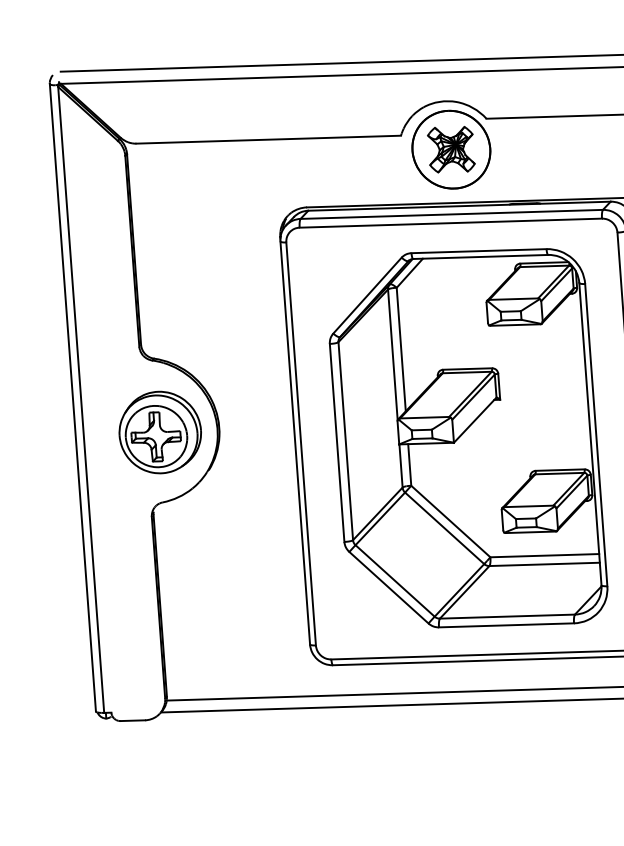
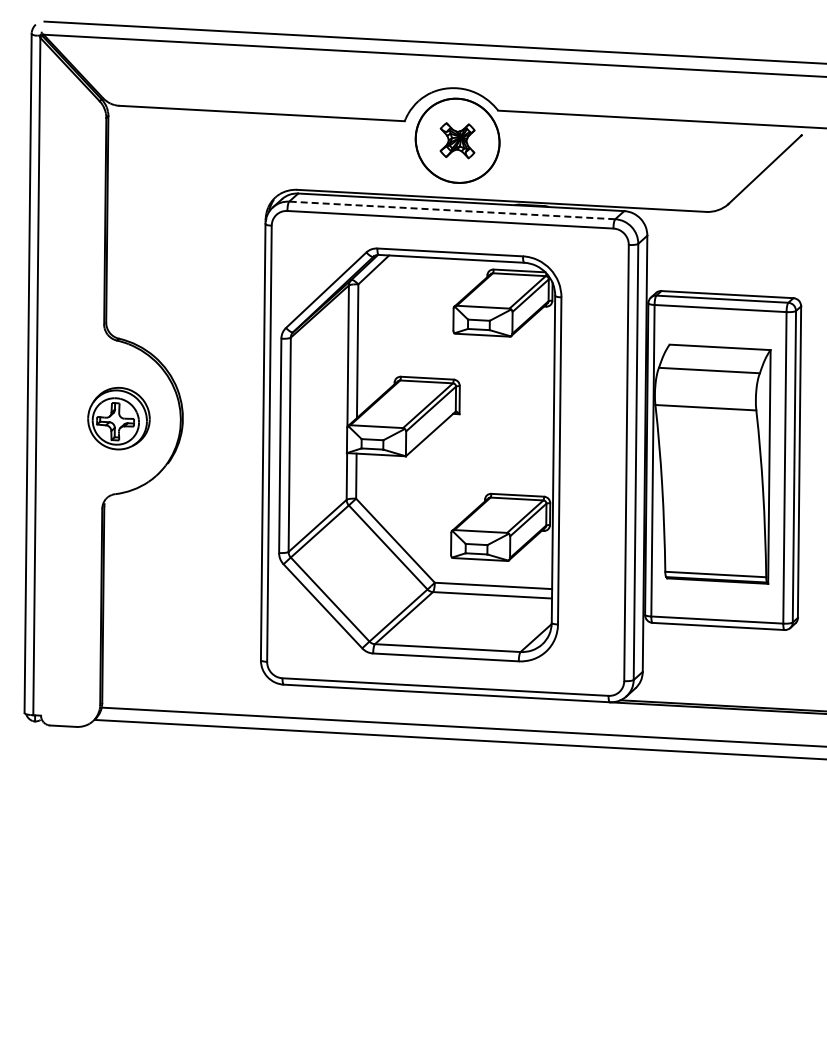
part: (451, 149) -> (457, 140), size x0.7
line: (451, 214) -> (451, 210), solid -> dashed
part: (159, 432) -> (118, 418), size x0.7
part: (467, 439) -> (420, 454), moved

